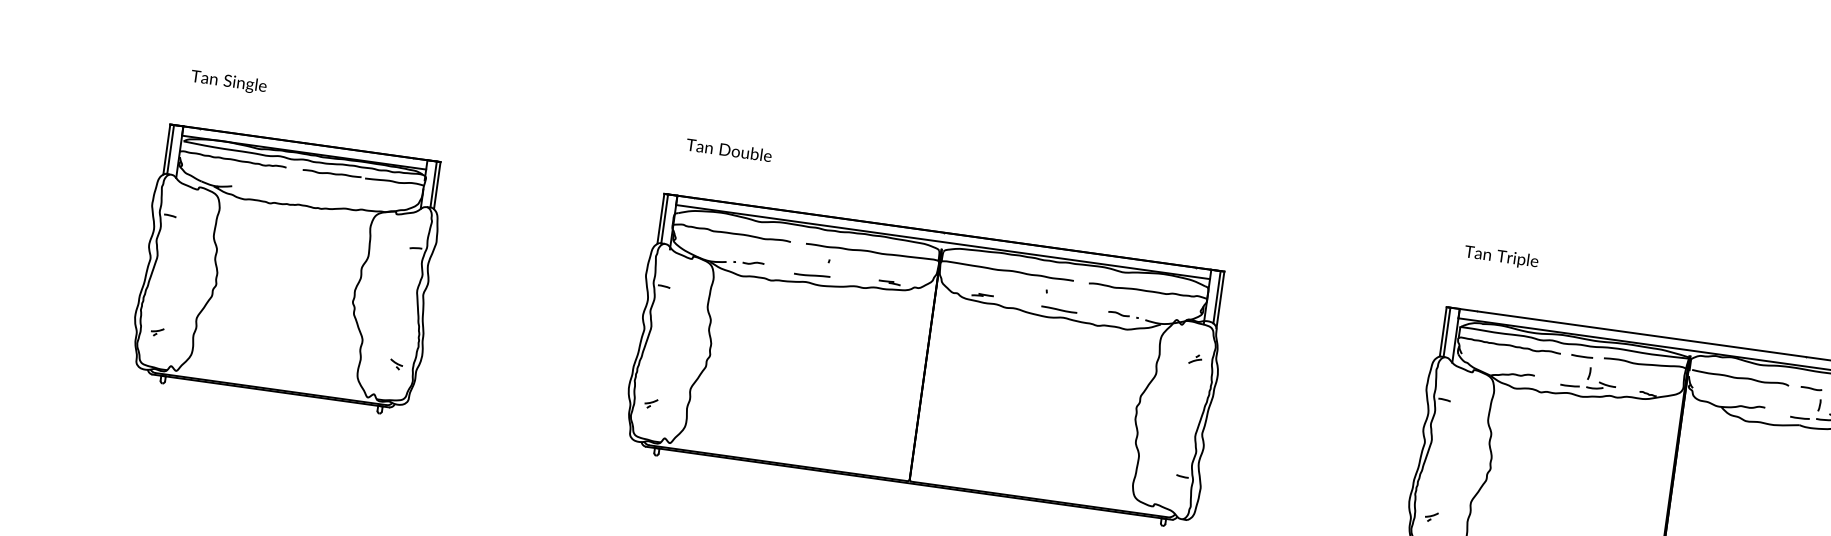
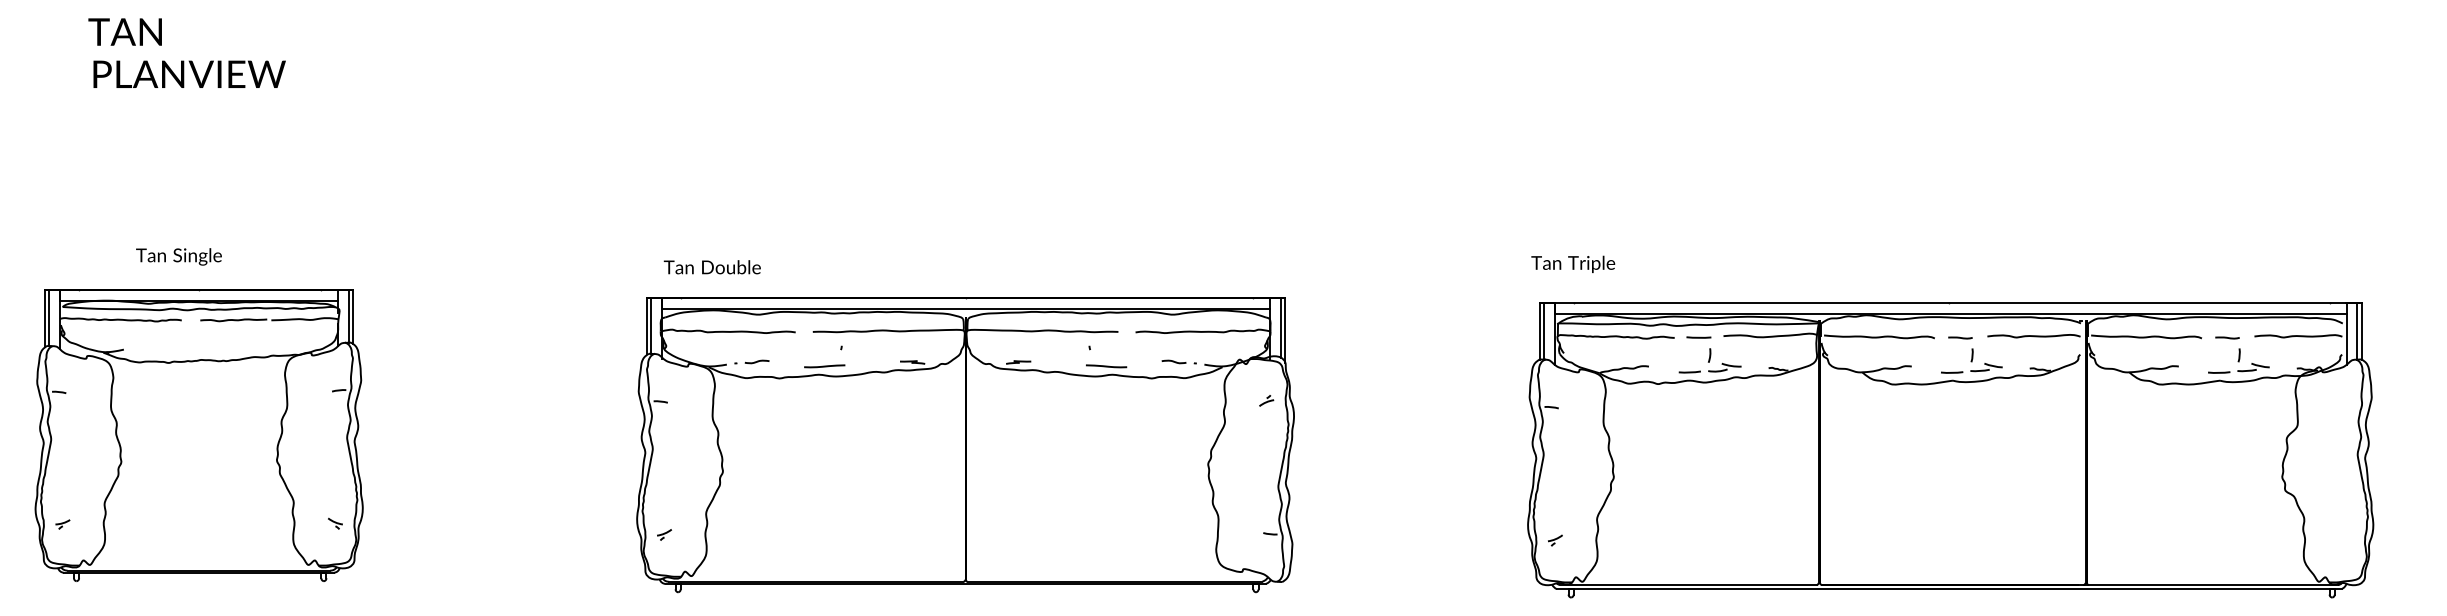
text: (228, 81) -> (178, 256), moved
text: (728, 150) -> (711, 267), moved
text: (1501, 256) -> (1573, 263), moved
part: (287, 270) -> (198, 435), moved

